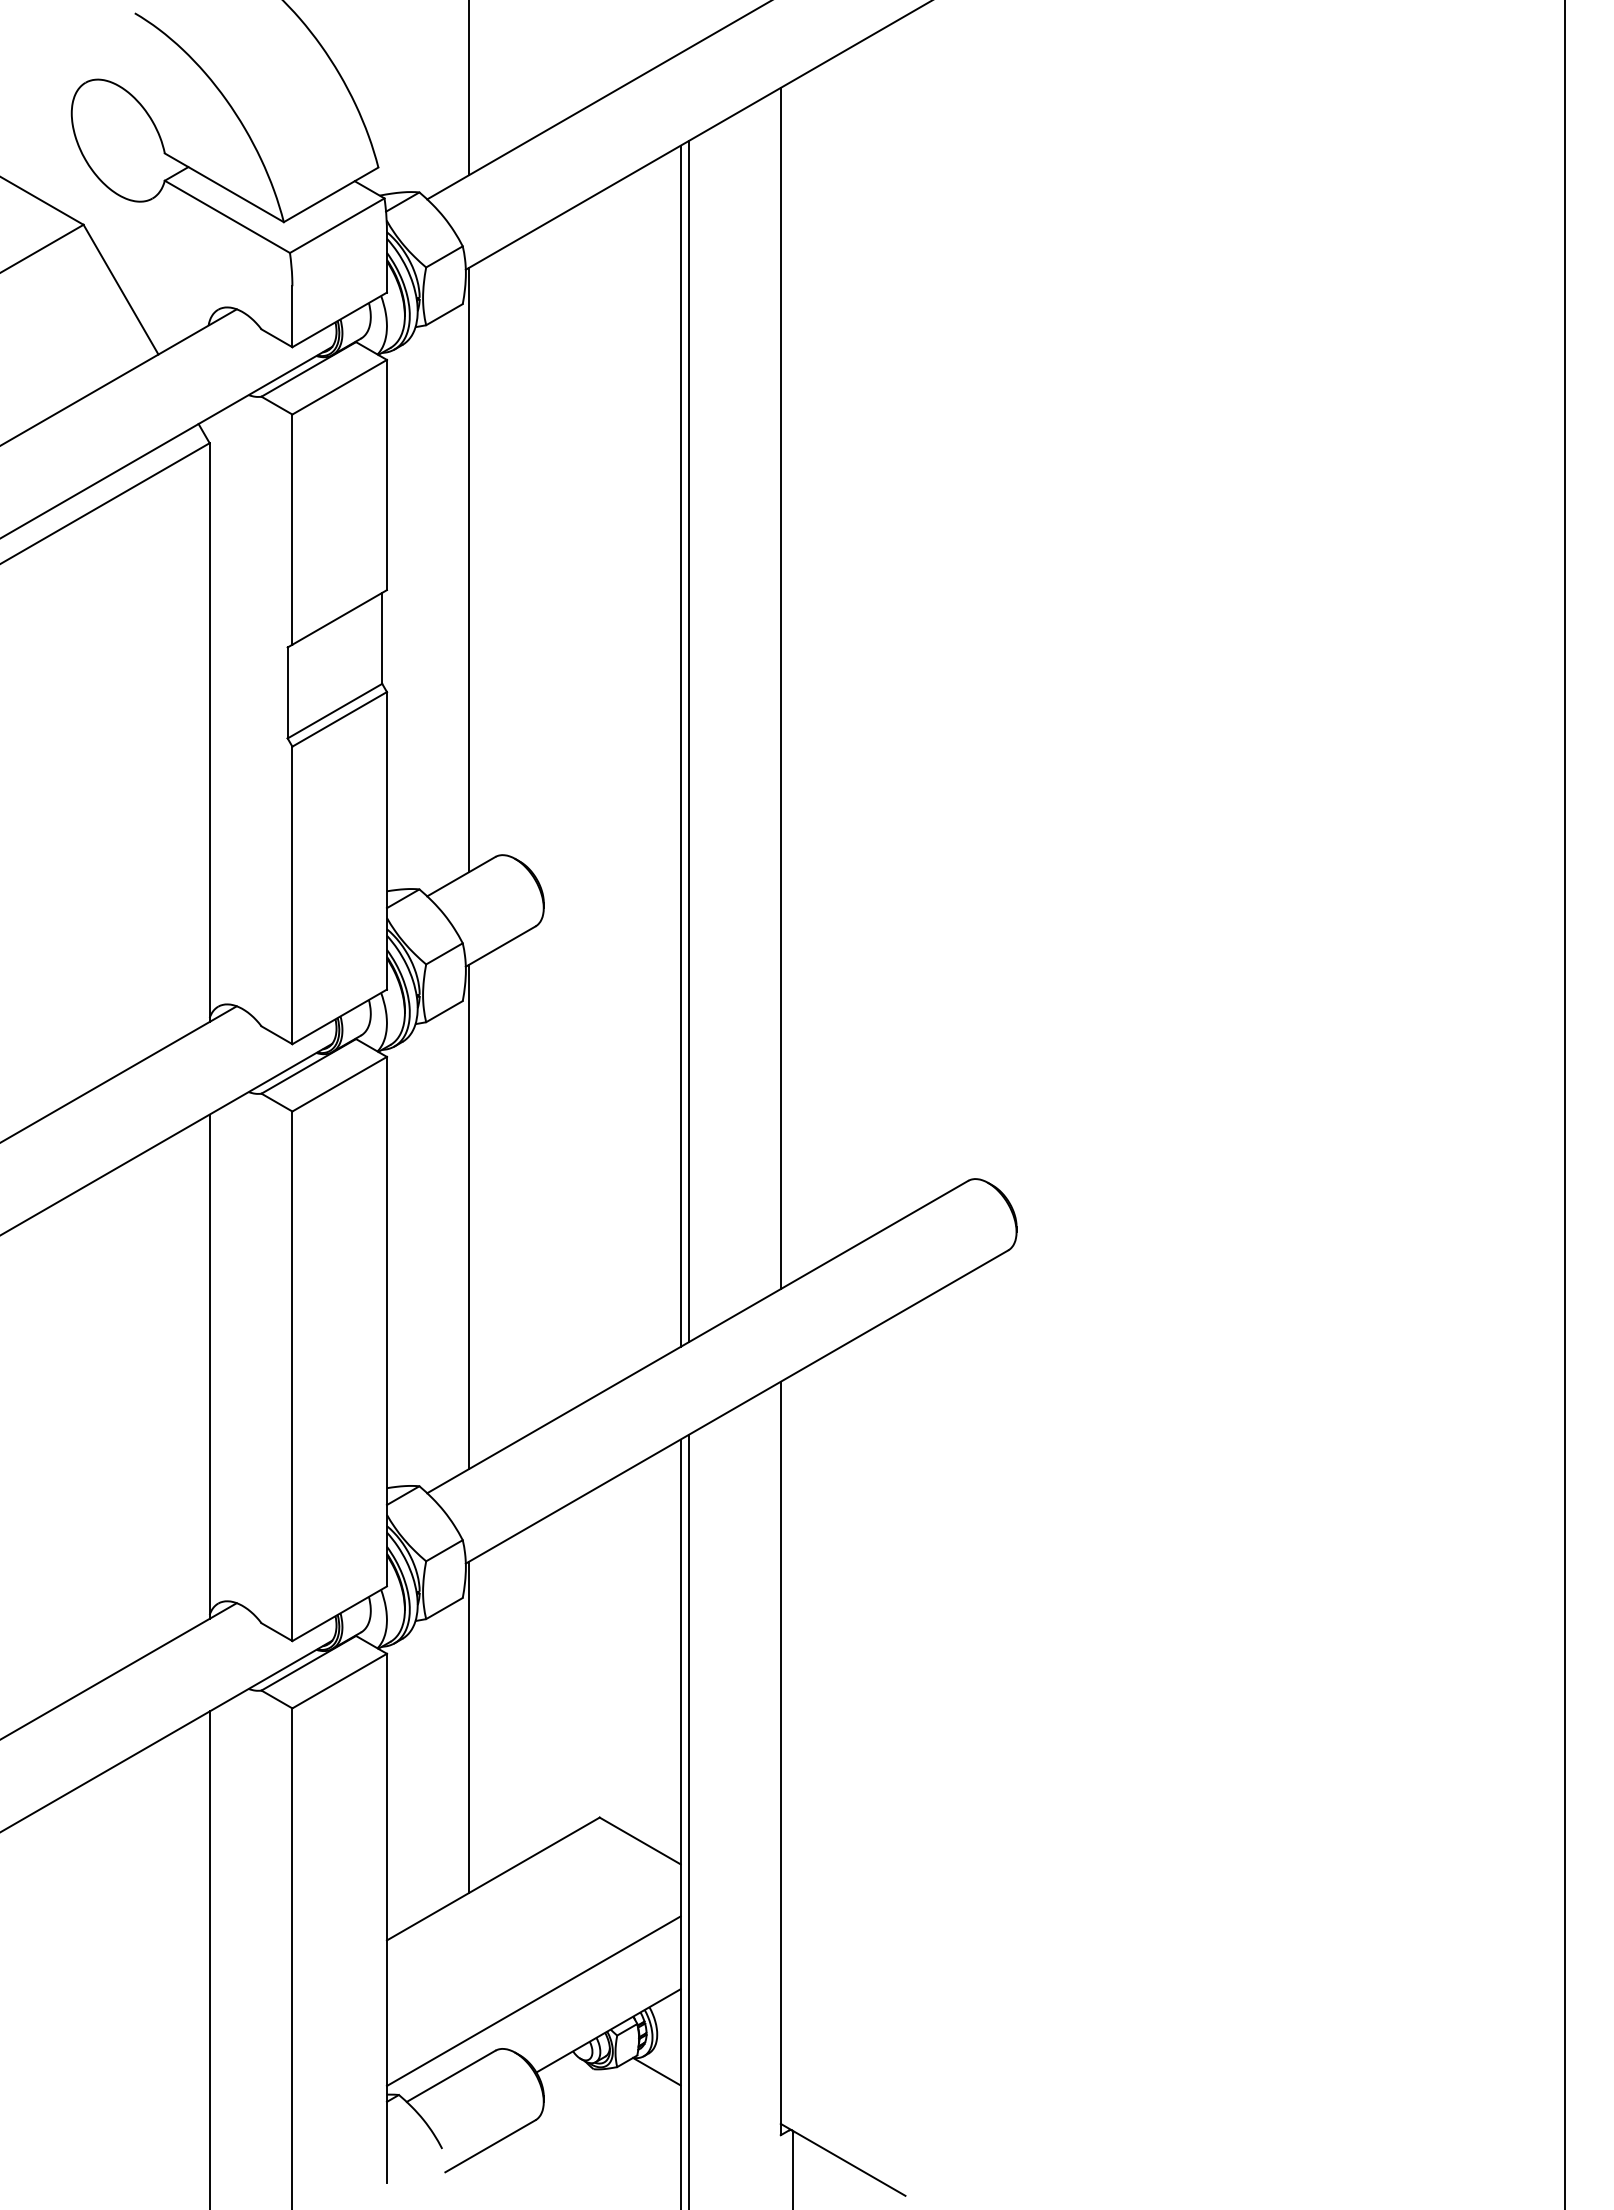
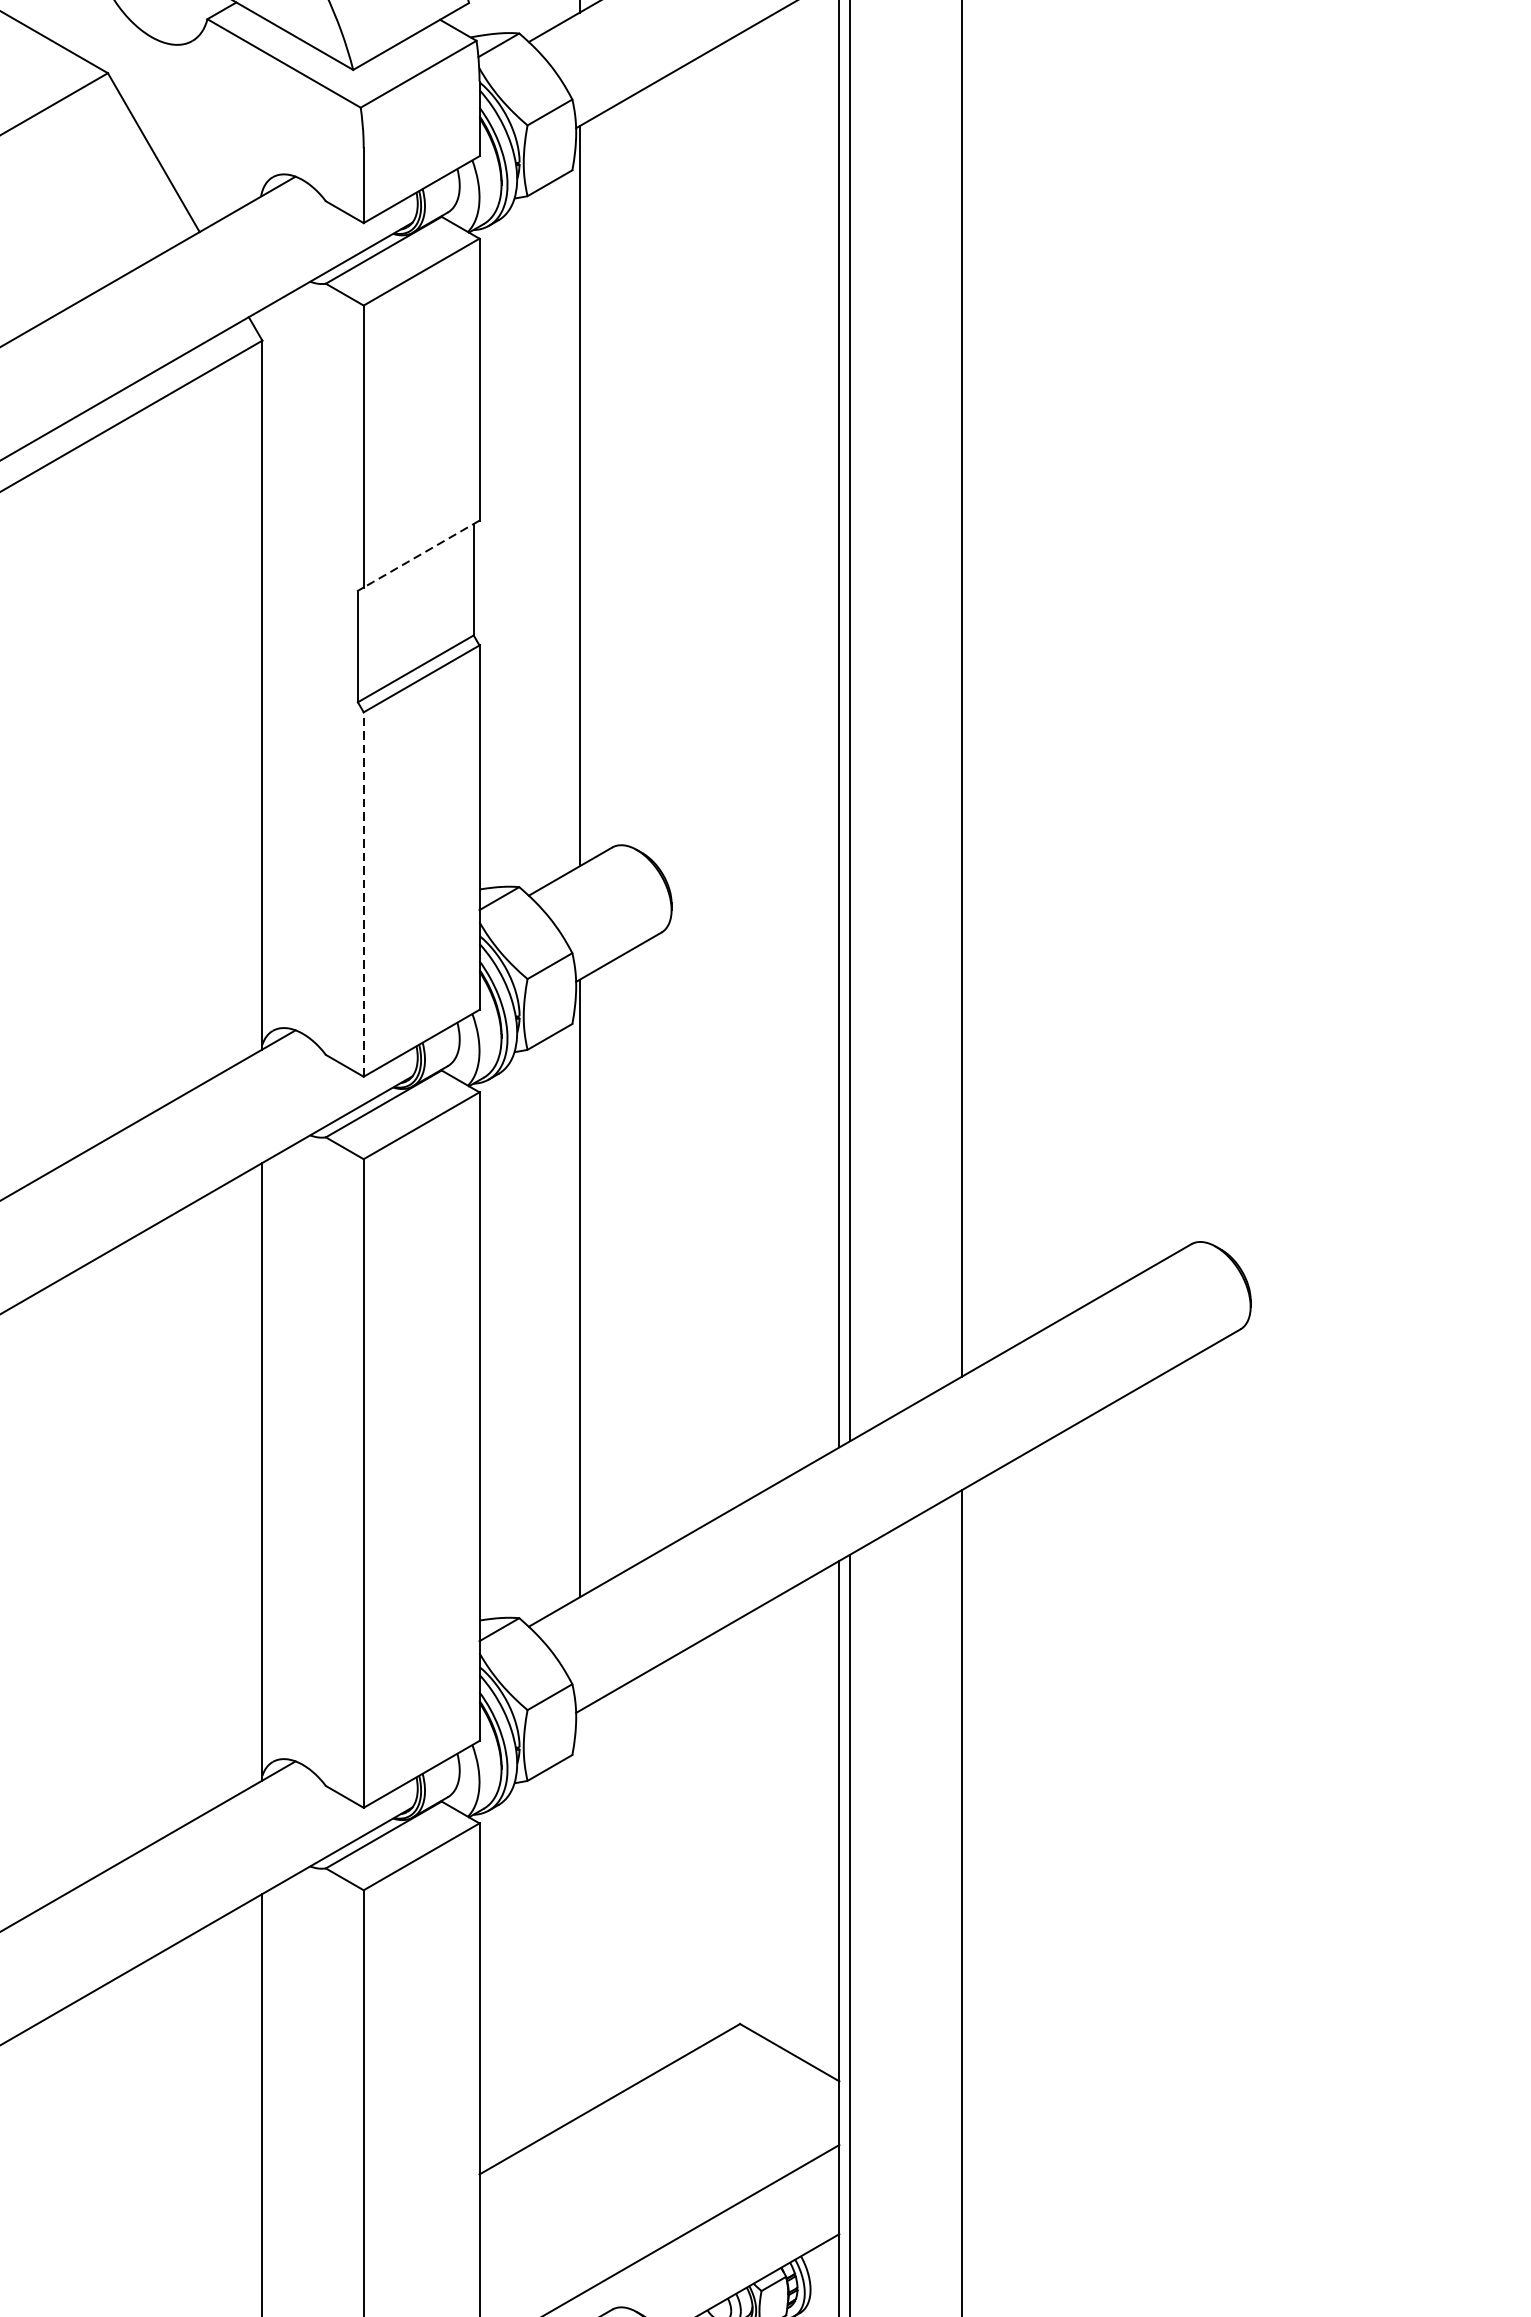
line: (339, 617) -> (421, 554), solid -> dashed
line: (292, 895) -> (363, 894), solid -> dashed
line: (468, 1727) -> (579, 1913), removed

